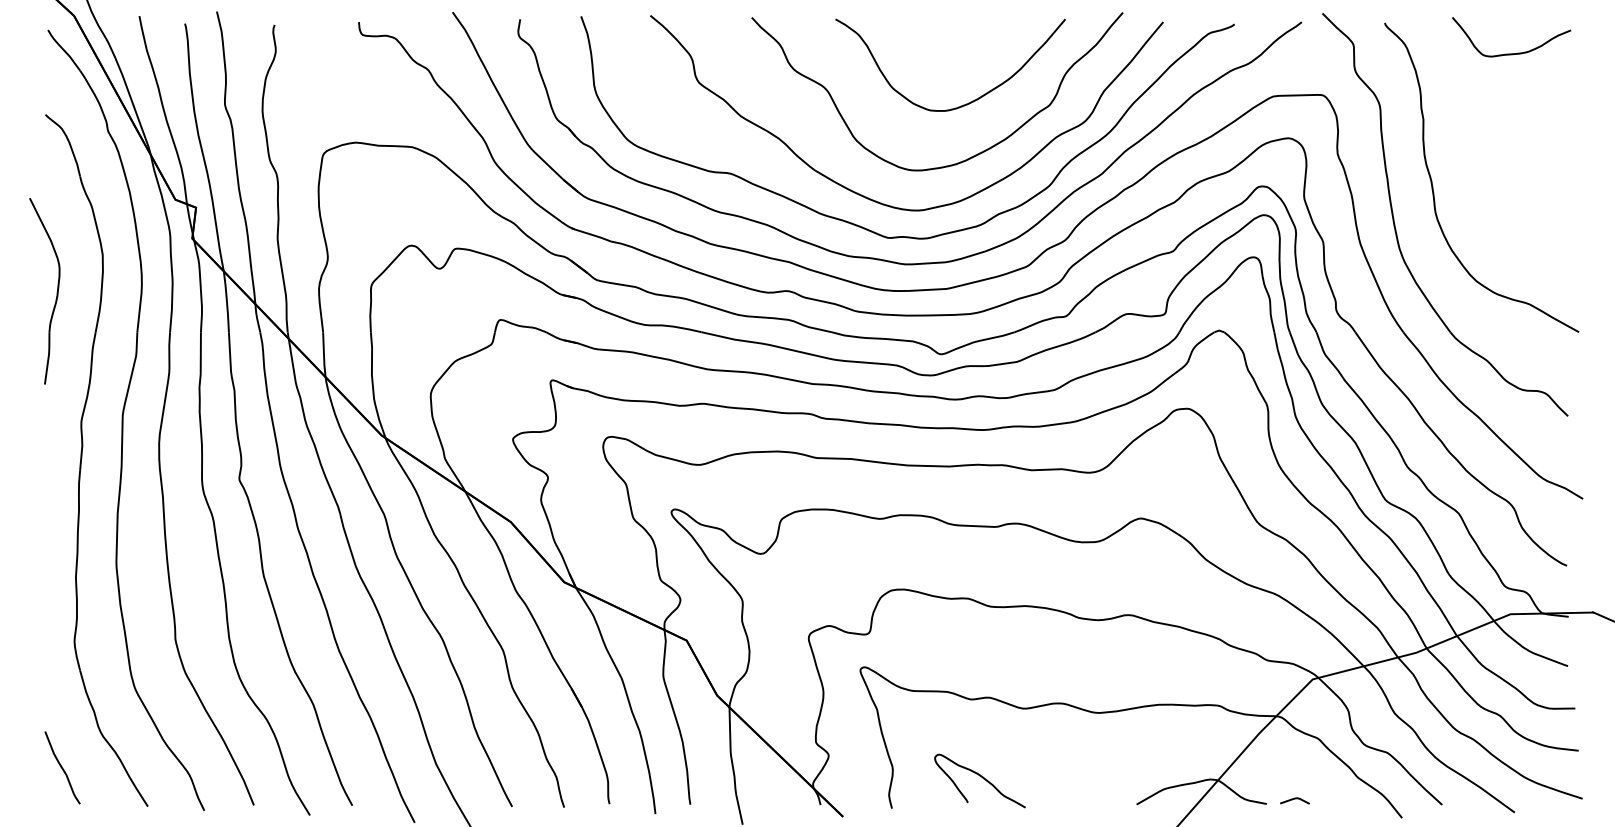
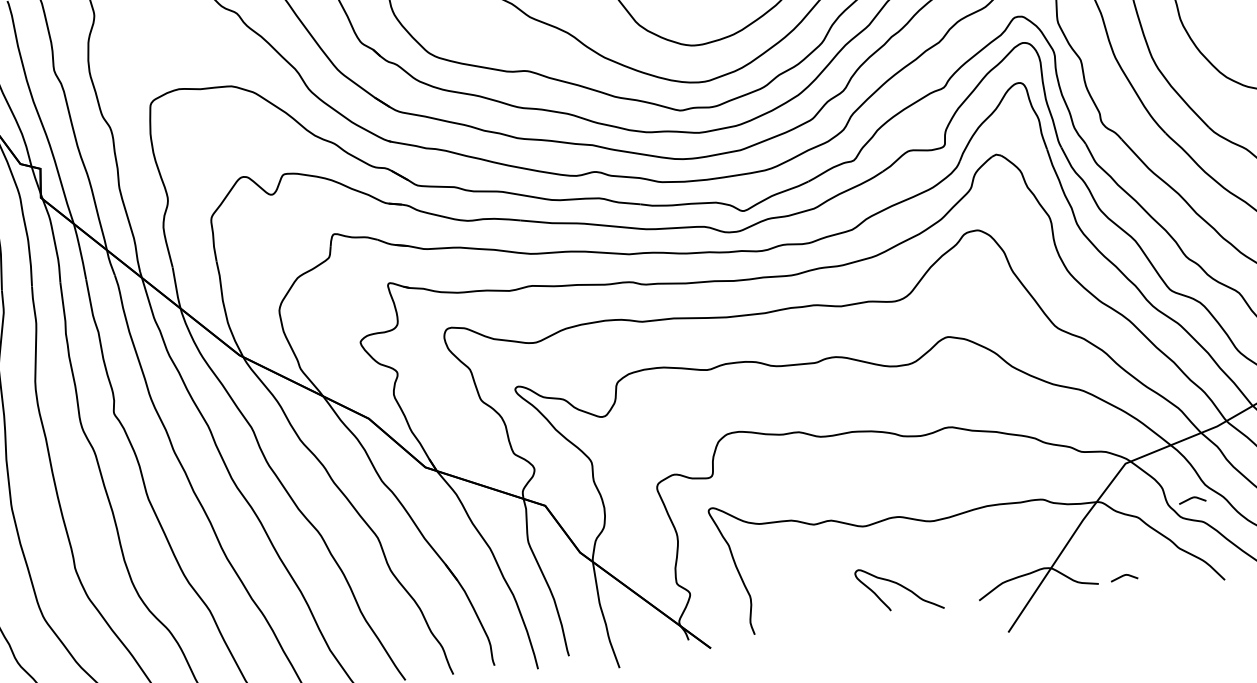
curve: (1378, 726) -> (1191, 498), added
curve: (981, 777) -> (900, 585), moved

